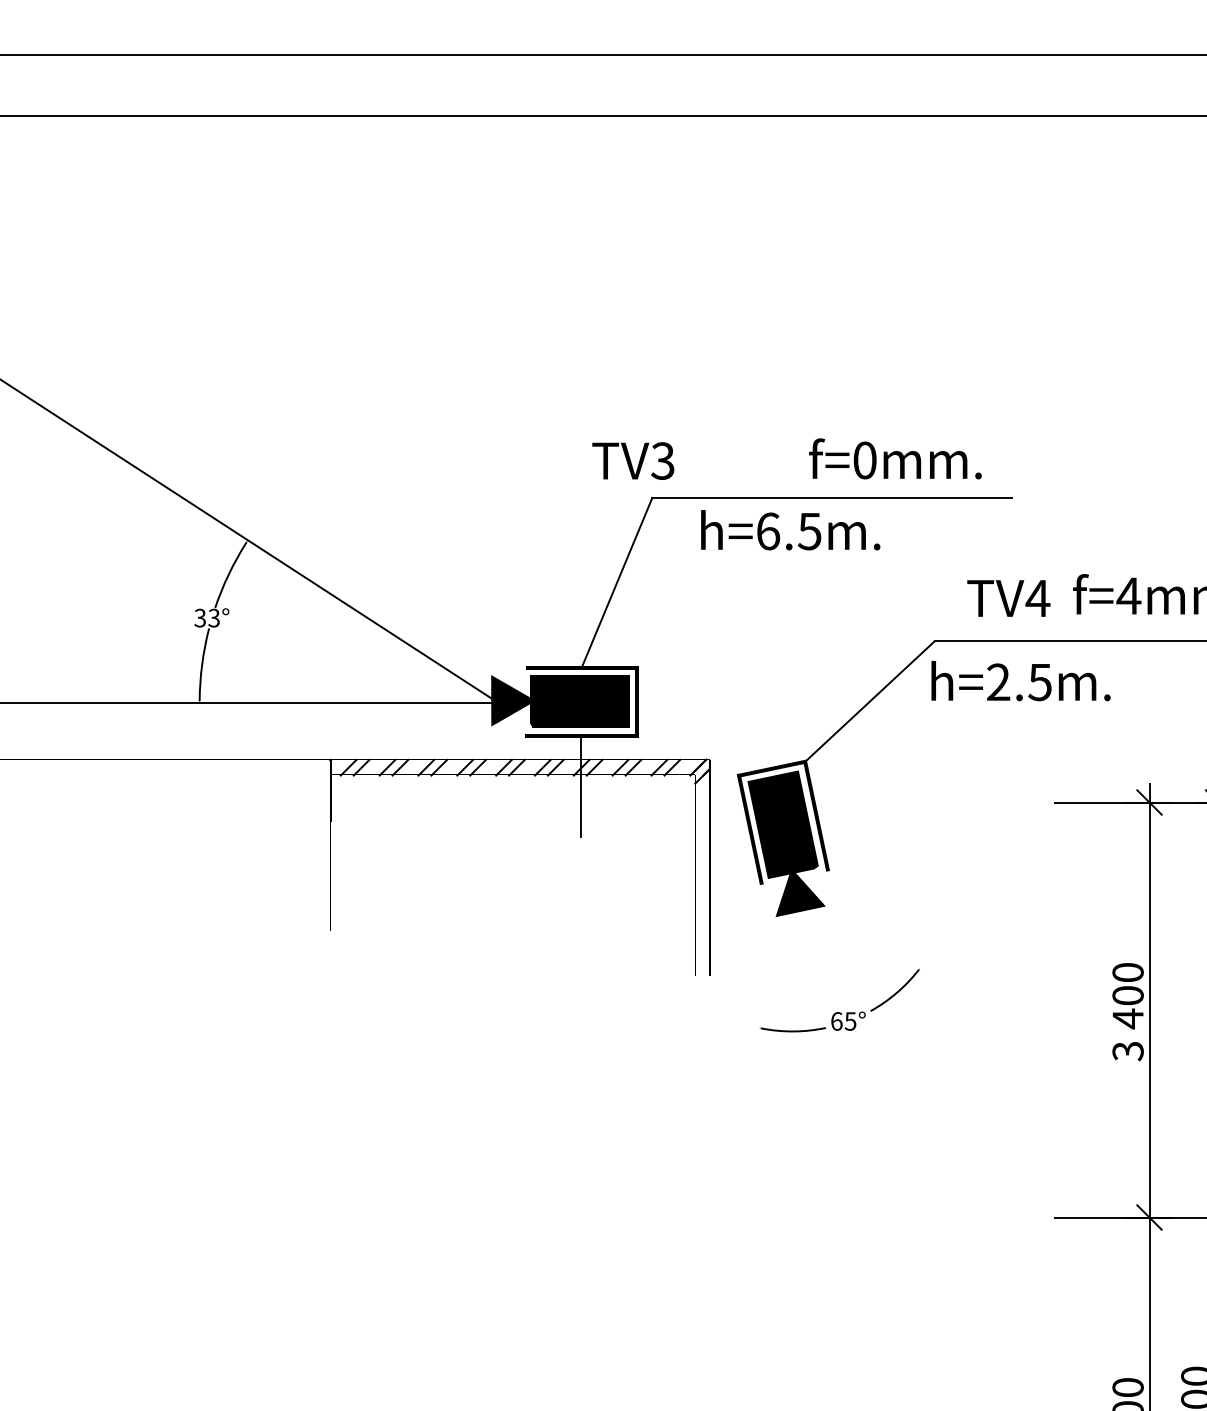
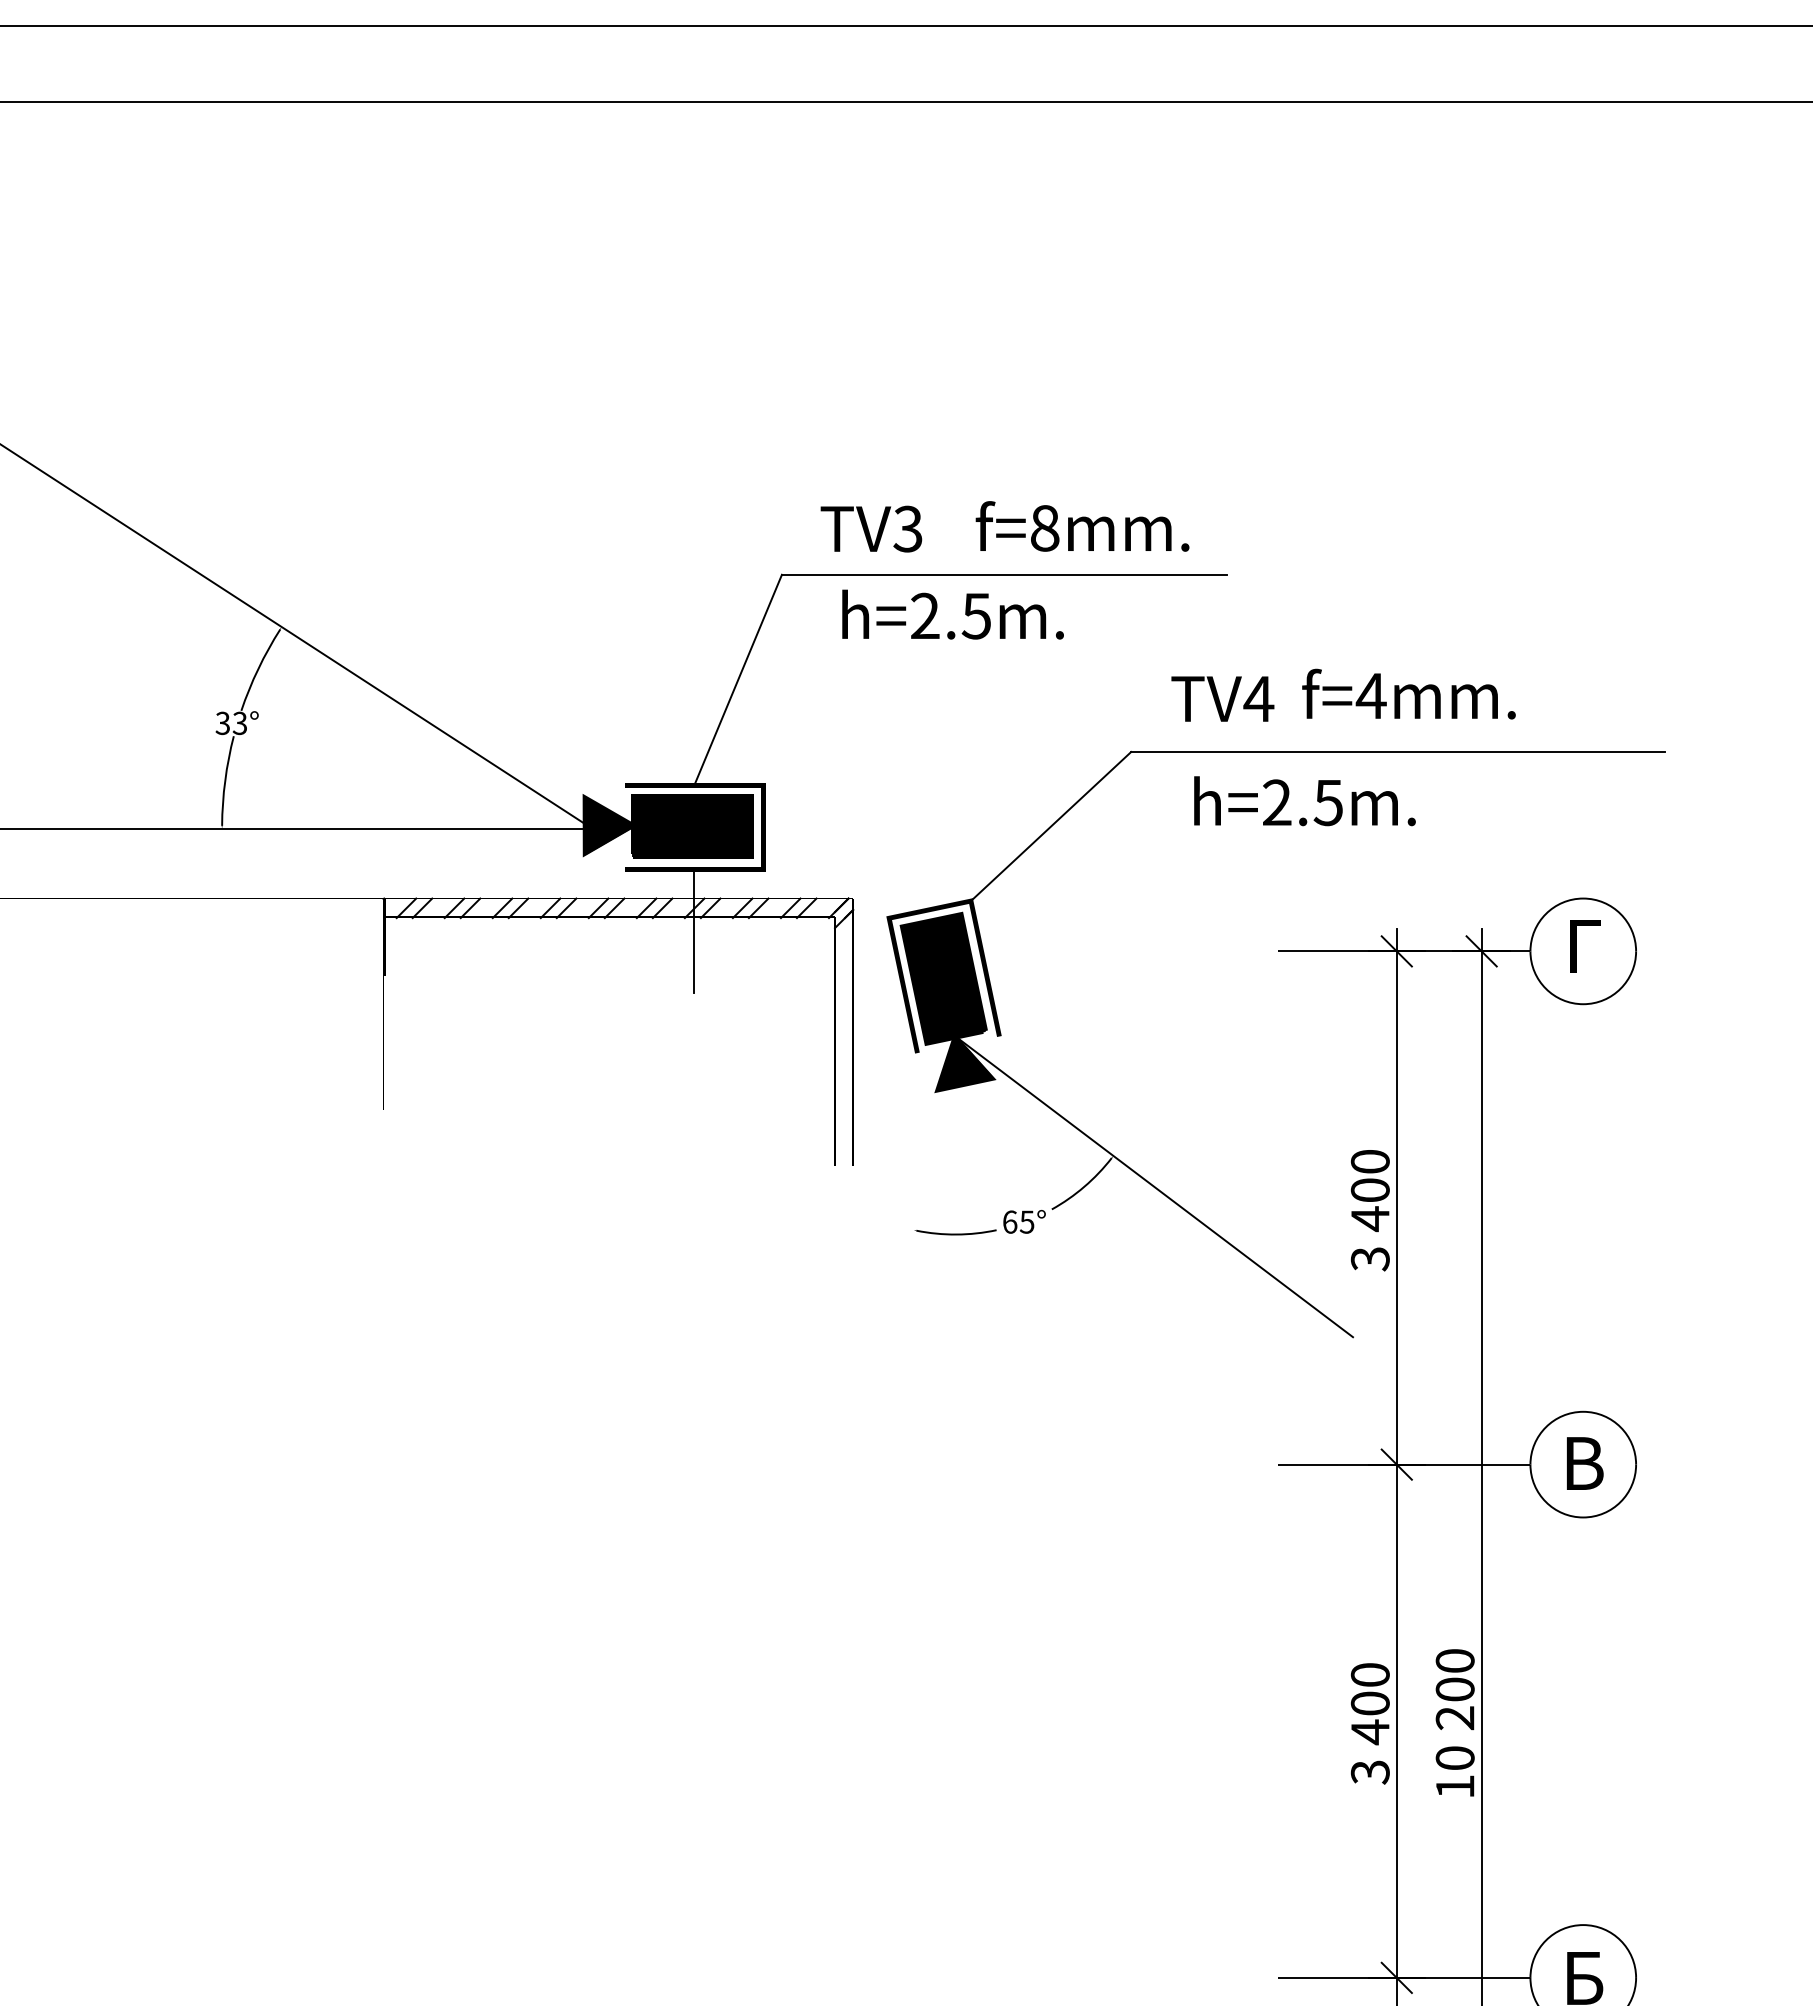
text: (633, 460) -> (871, 528), moved
text: (865, 460) -> (1045, 528), f=0mm. -> f=8mm.
text: (768, 530) -> (925, 615), h=6.5m. -> h=2.5m.
text: (1020, 681) -> (1304, 801), moved
line: (953, 992) -> (1154, 1186), added

